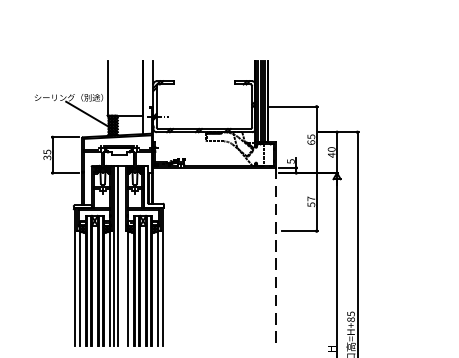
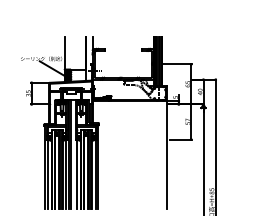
line: (275, 257) -> (166, 155), dashed -> solid

